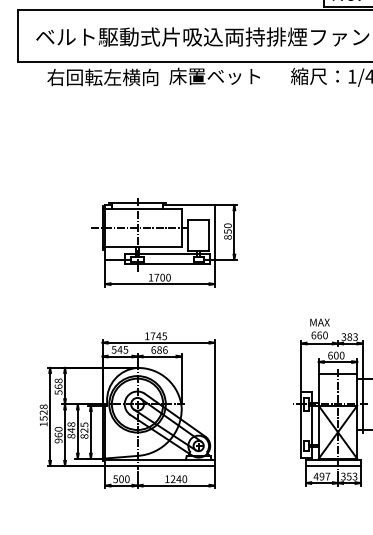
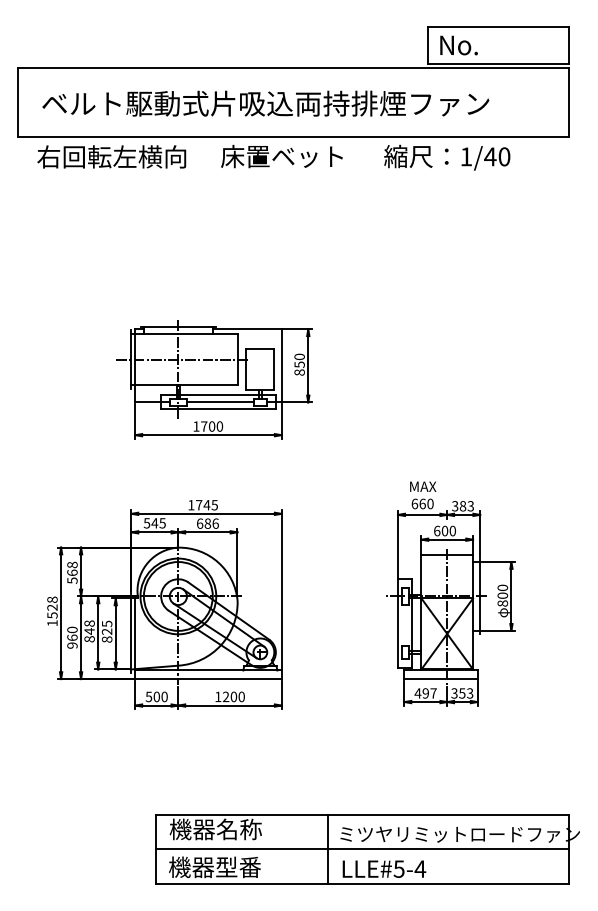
text: (102, 77) -> (111, 156), moved
line: (168, 259) -> (219, 402), added
text: (178, 478) -> (233, 696), 1240 -> 1200

